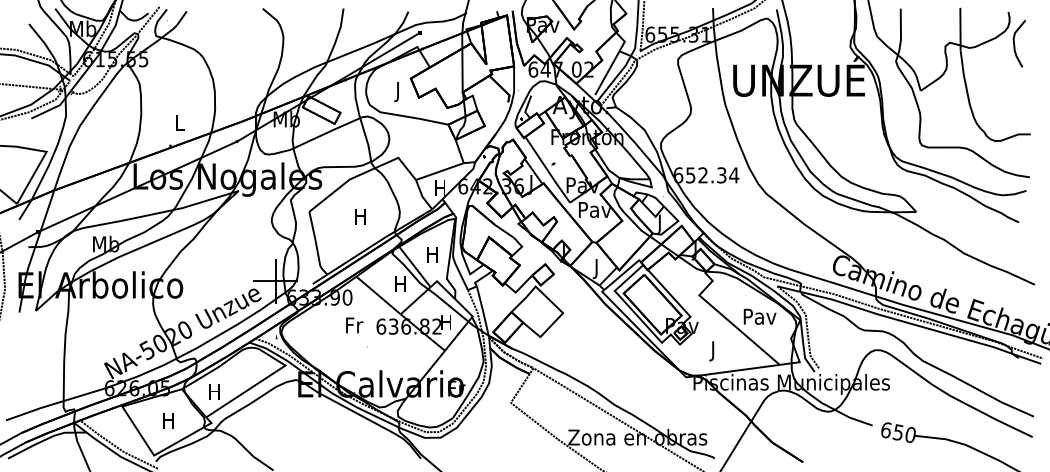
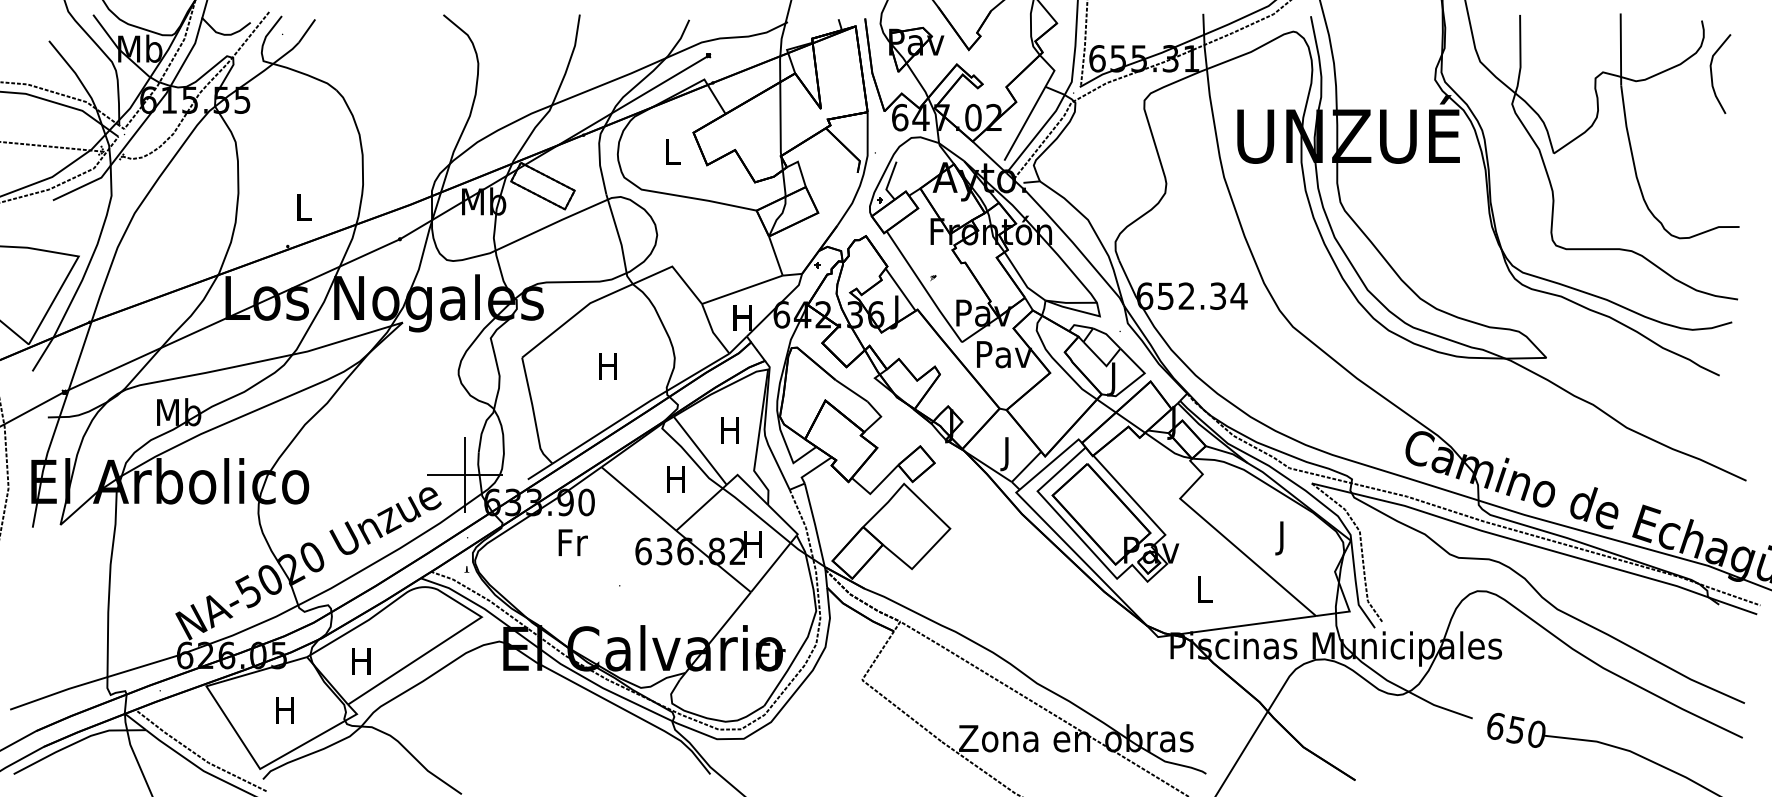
text: (398, 92) -> (672, 156), J -> L
text: (759, 318) -> (1281, 537), Pav -> J
text: (354, 325) -> (572, 542), moved
text: (713, 351) -> (1204, 593), J -> L

